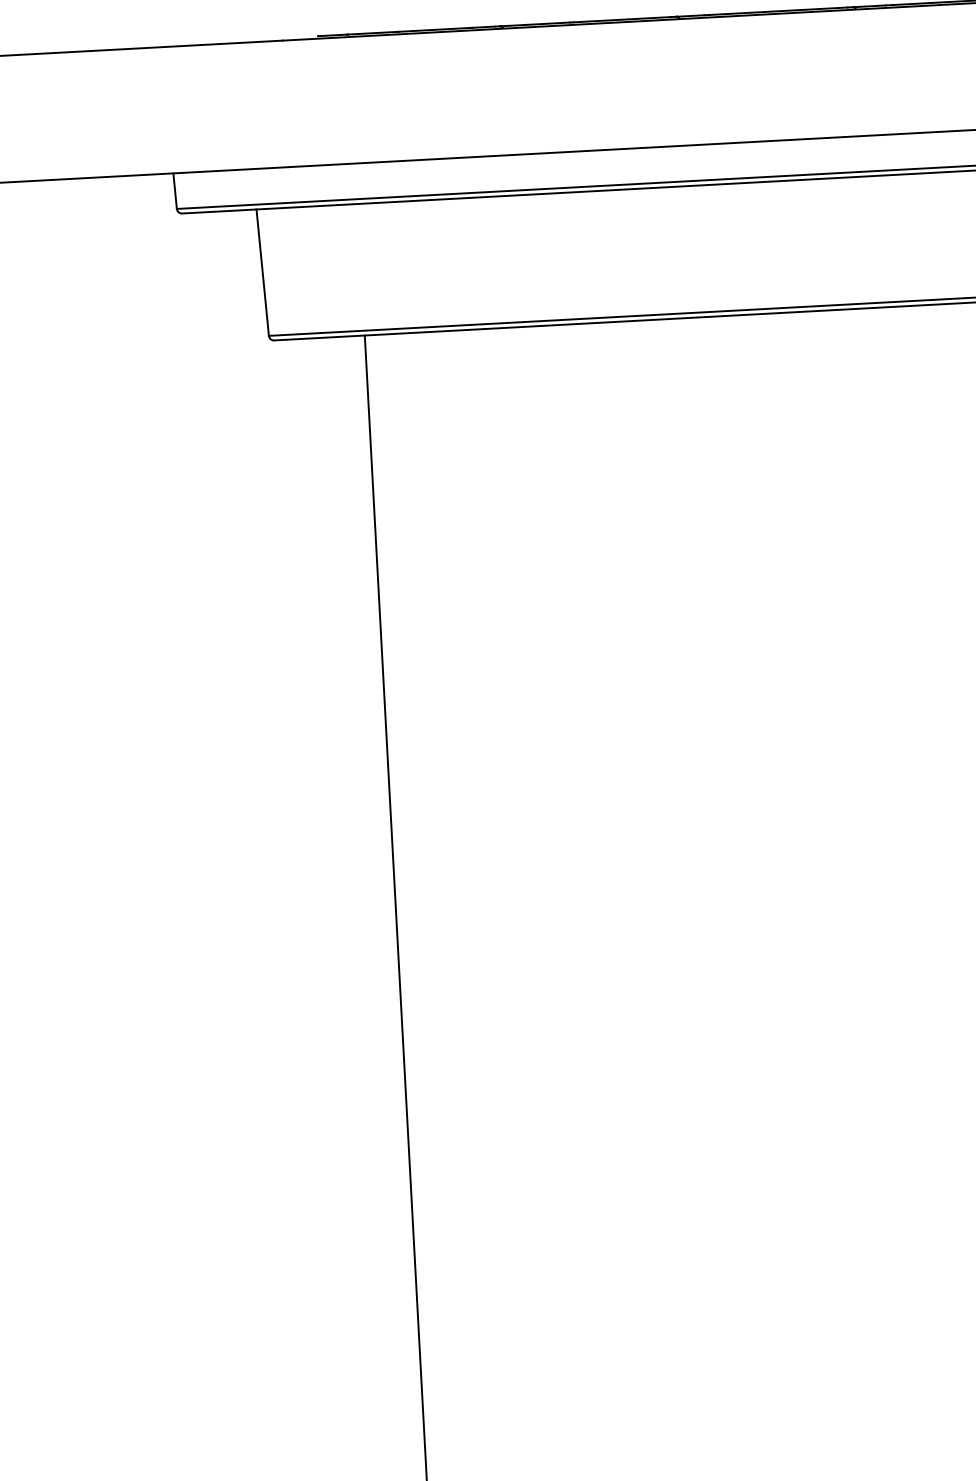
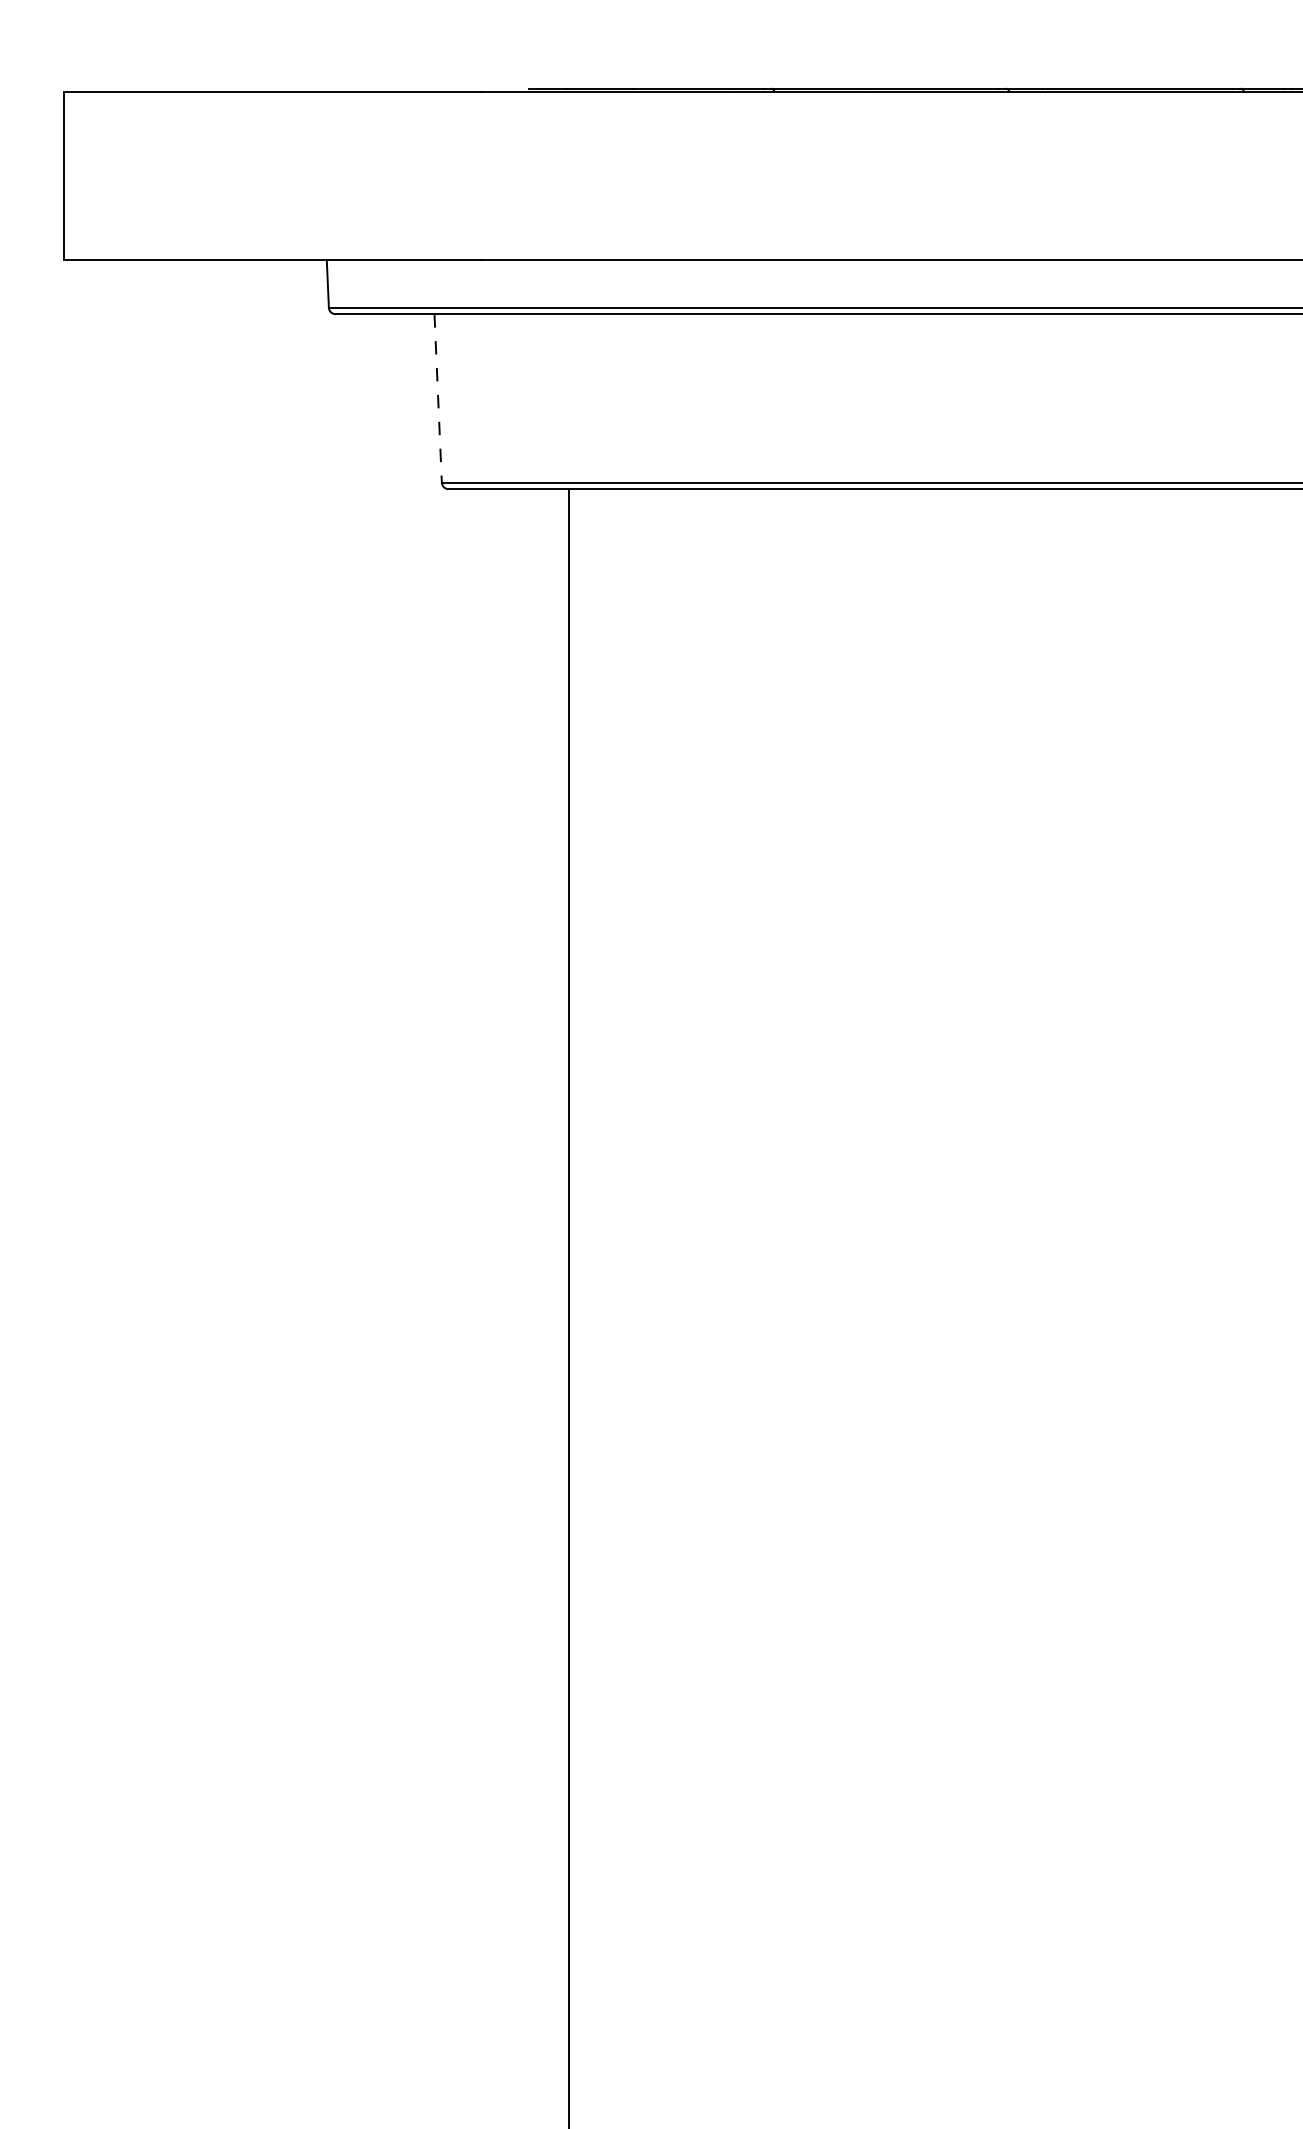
line: (262, 272) -> (438, 398), solid -> dashed

